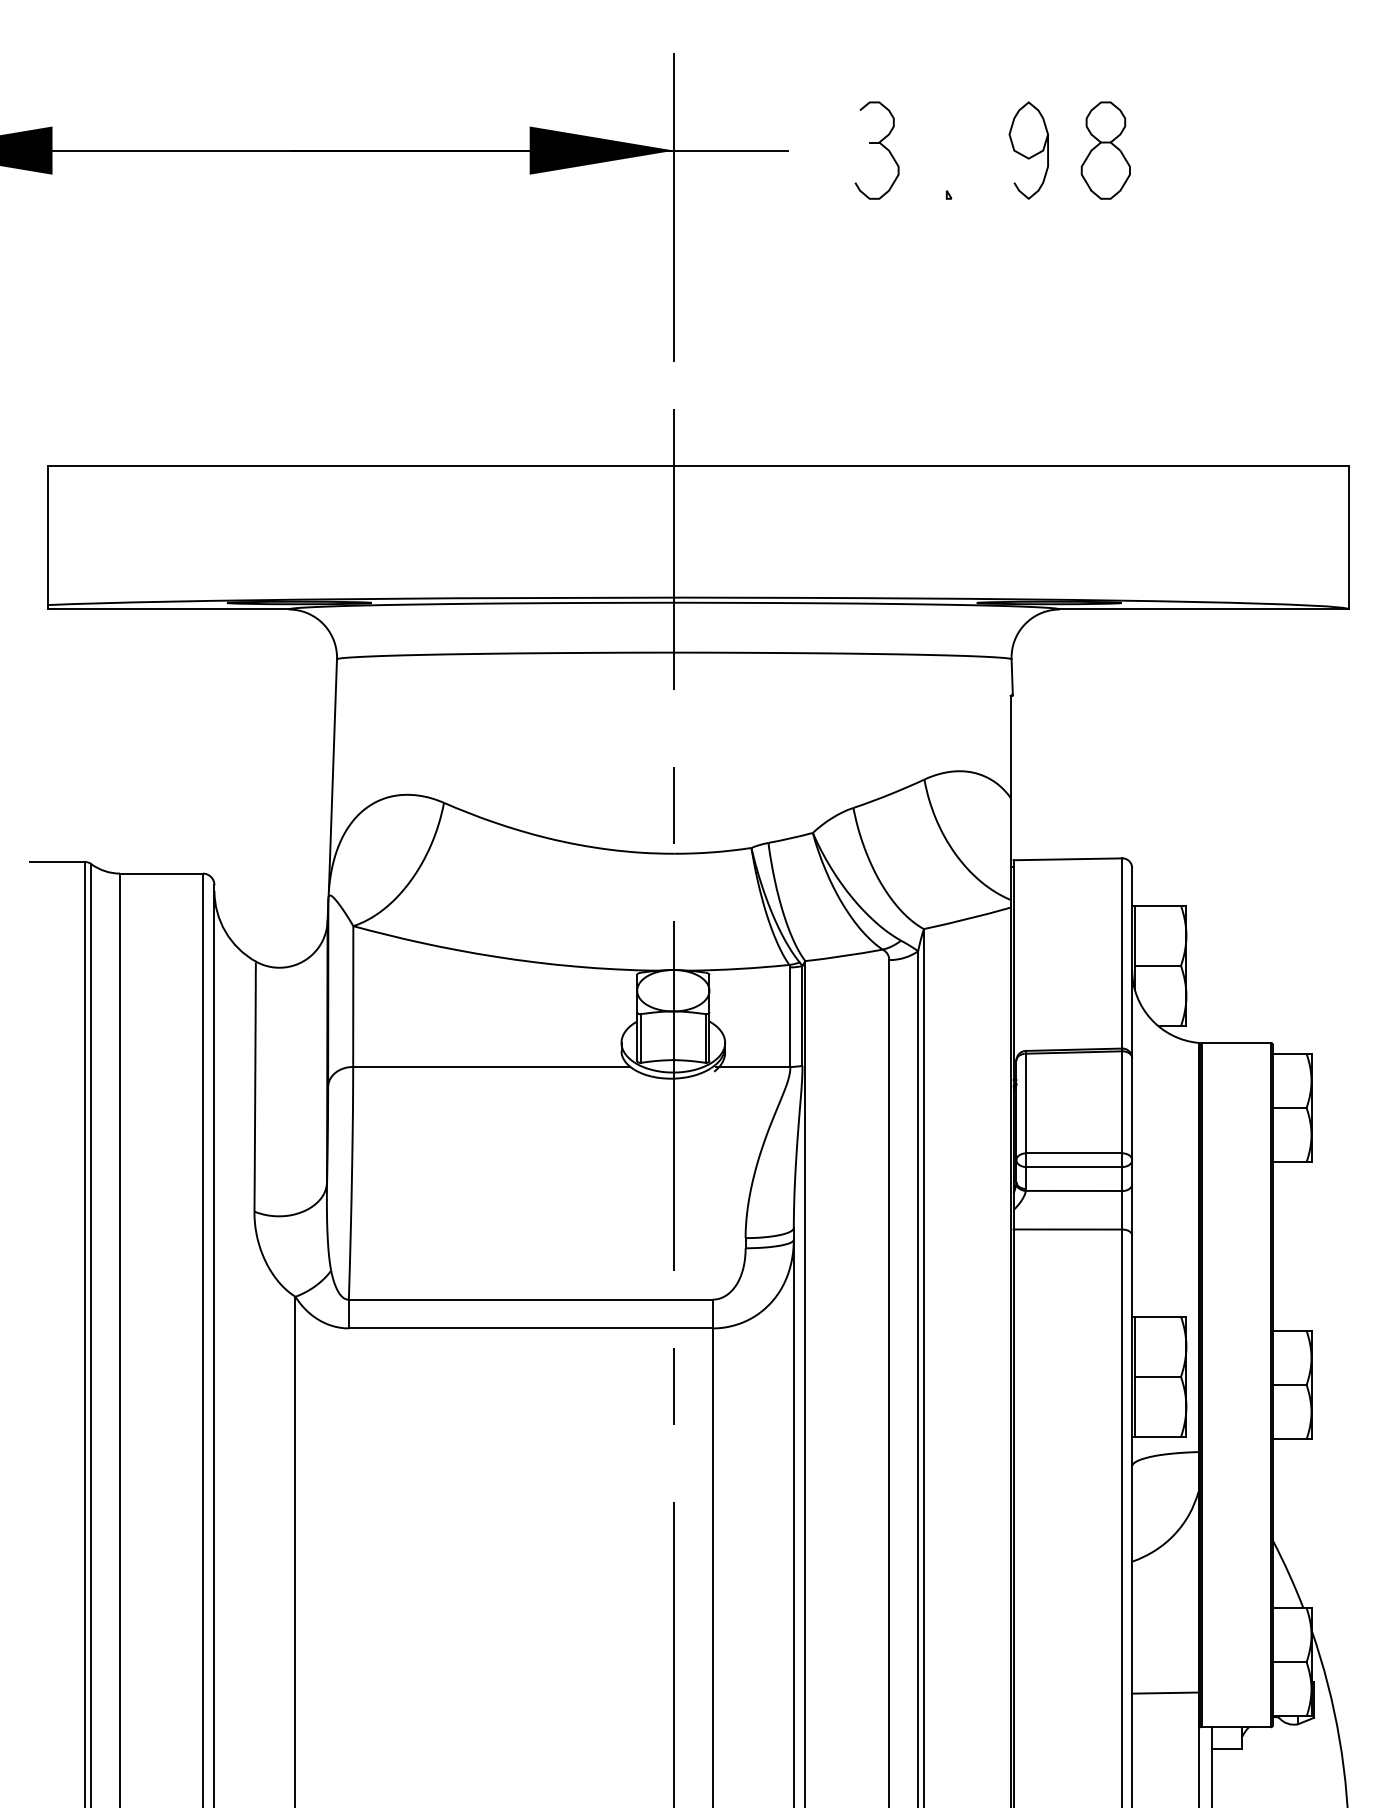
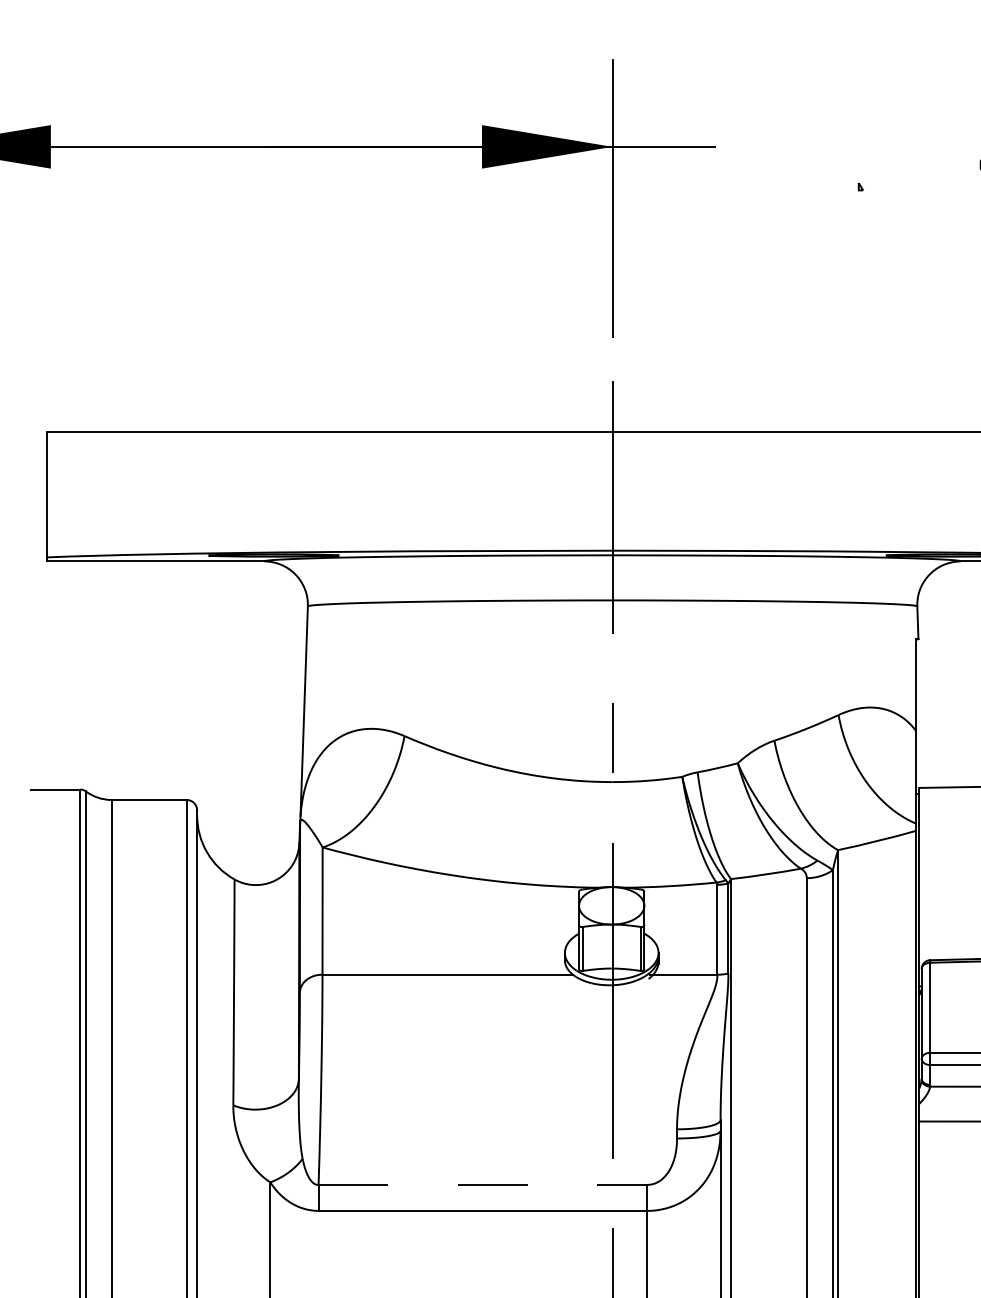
part: (876, 143) -> (795, 140), removed
curve: (1025, 155) -> (929, 151), removed
line: (530, 1299) -> (482, 1184), solid -> dashed

